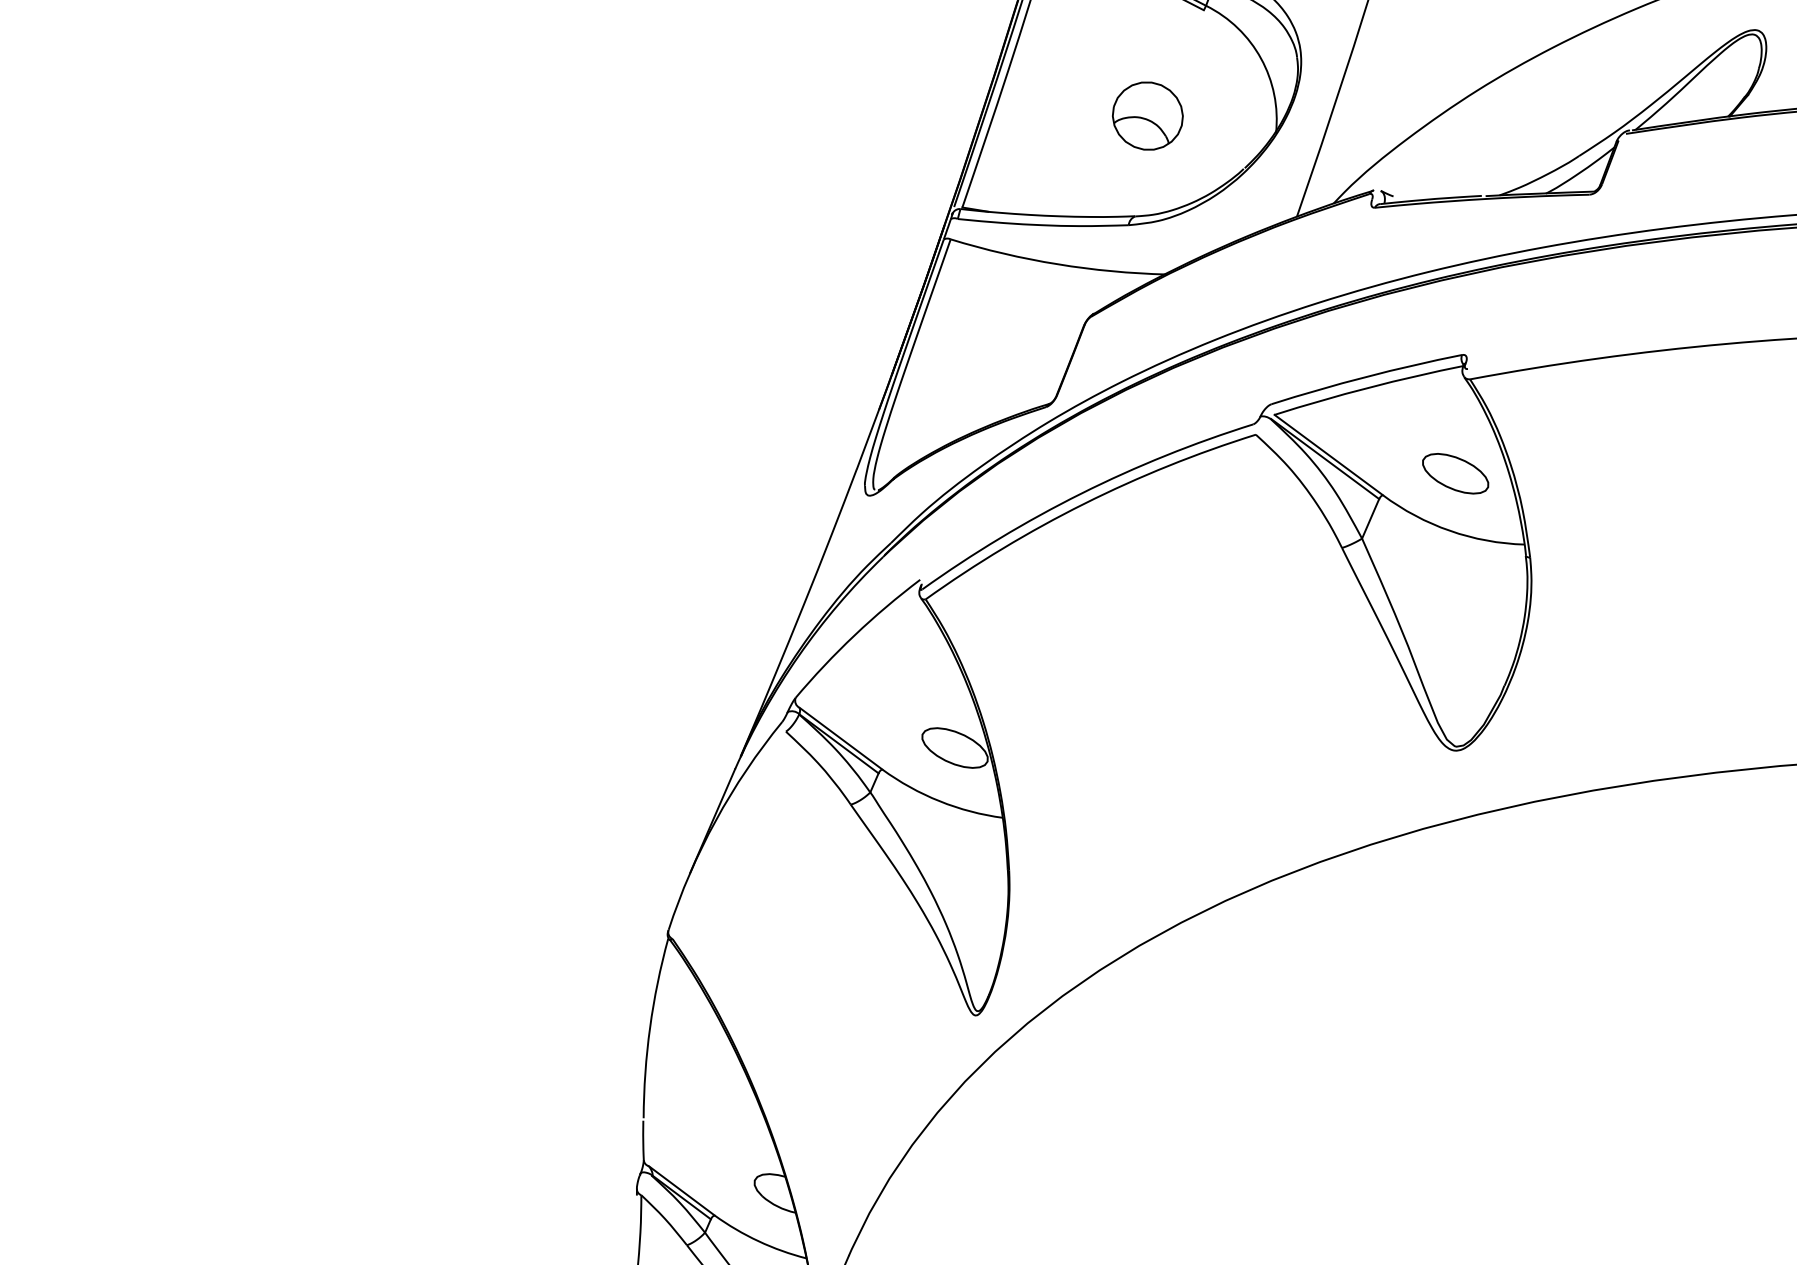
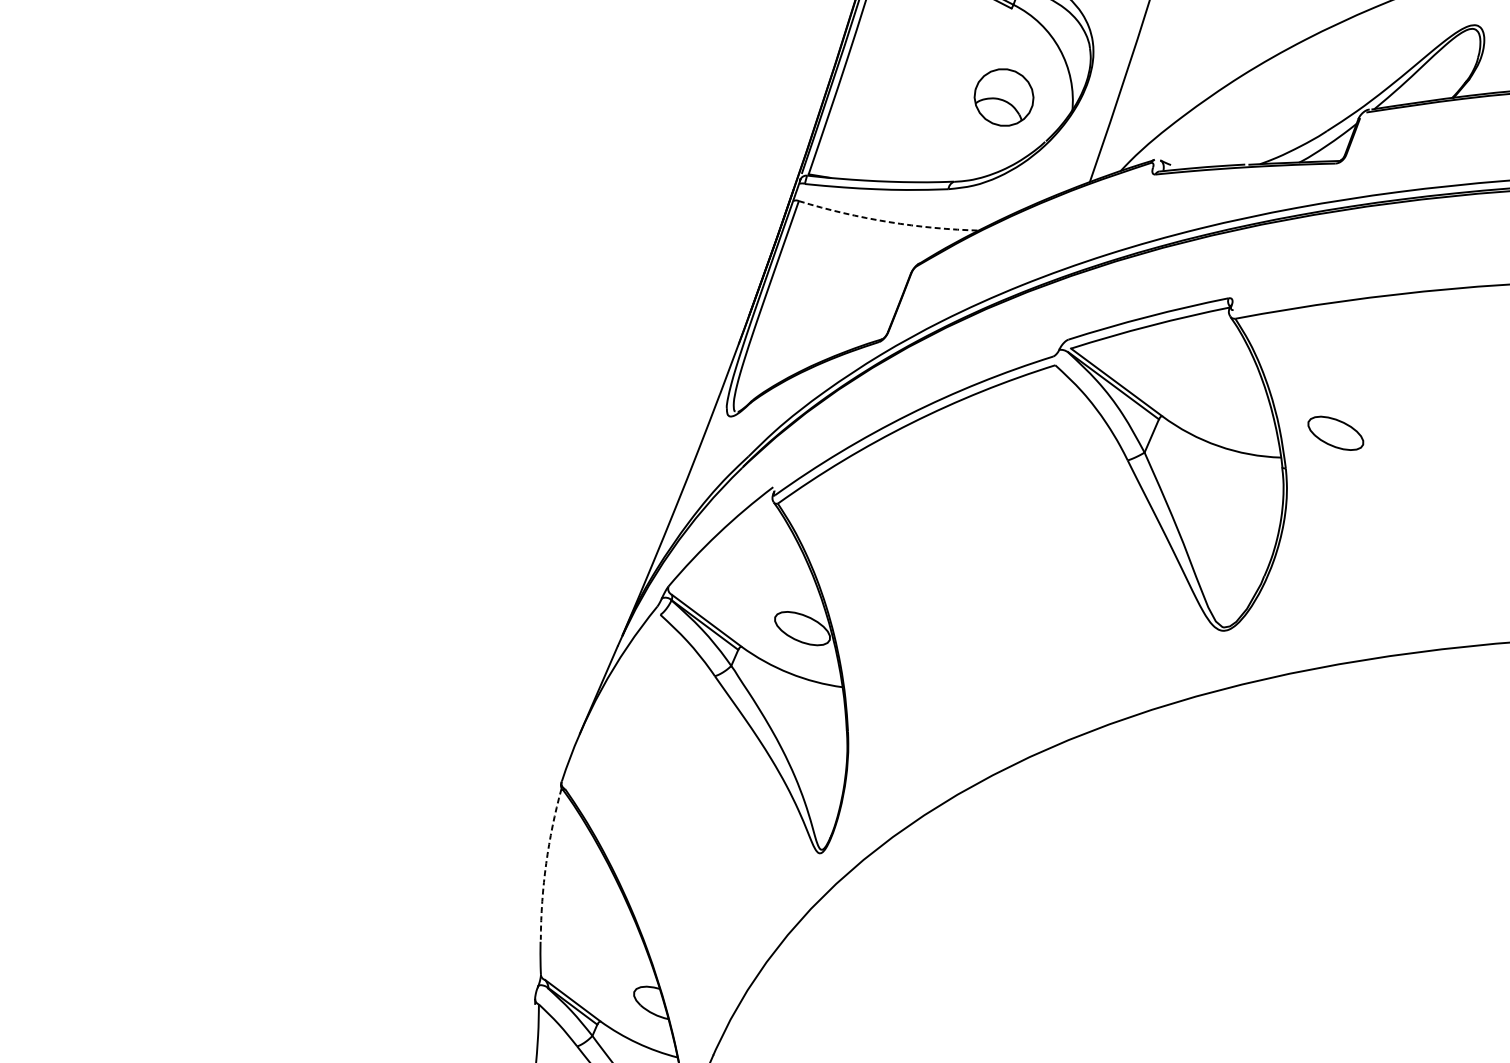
part: (1147, 115) -> (1003, 97), moved
arc: (1057, 264) -> (888, 222), solid -> dashed
part: (1455, 473) -> (1335, 433), moved
arc: (650, 1027) -> (546, 863), solid -> dashed

